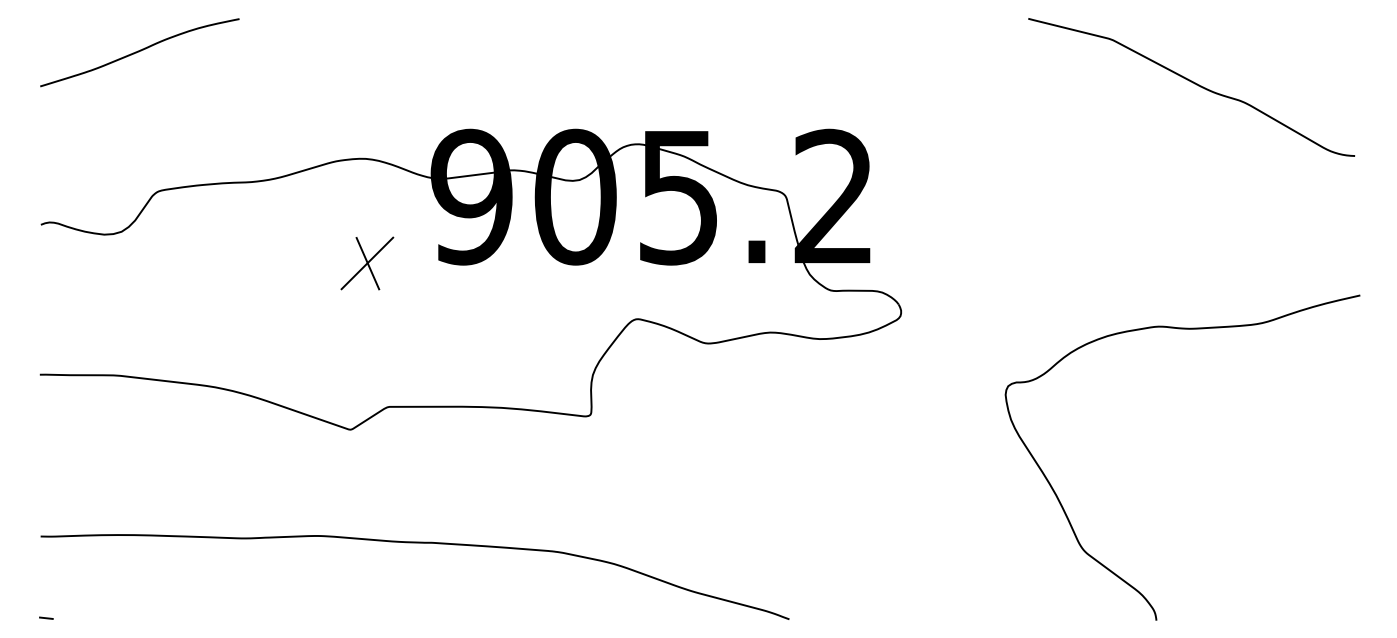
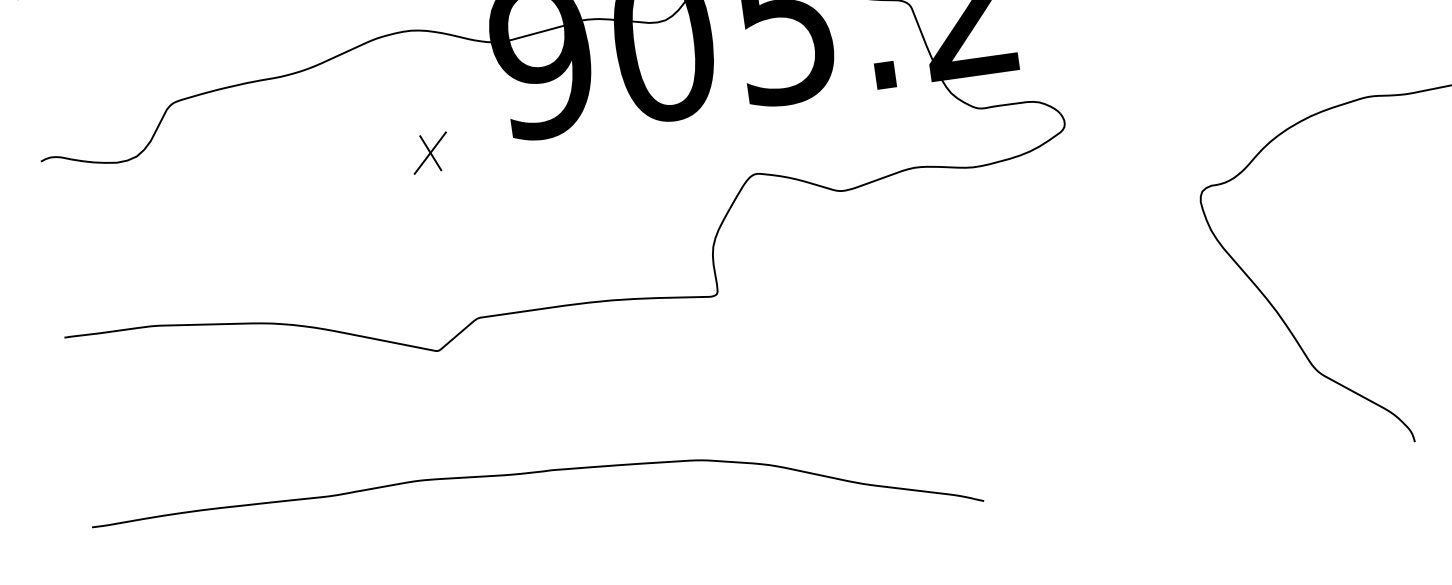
part: (367, 263) -> (430, 153), size x0.6

